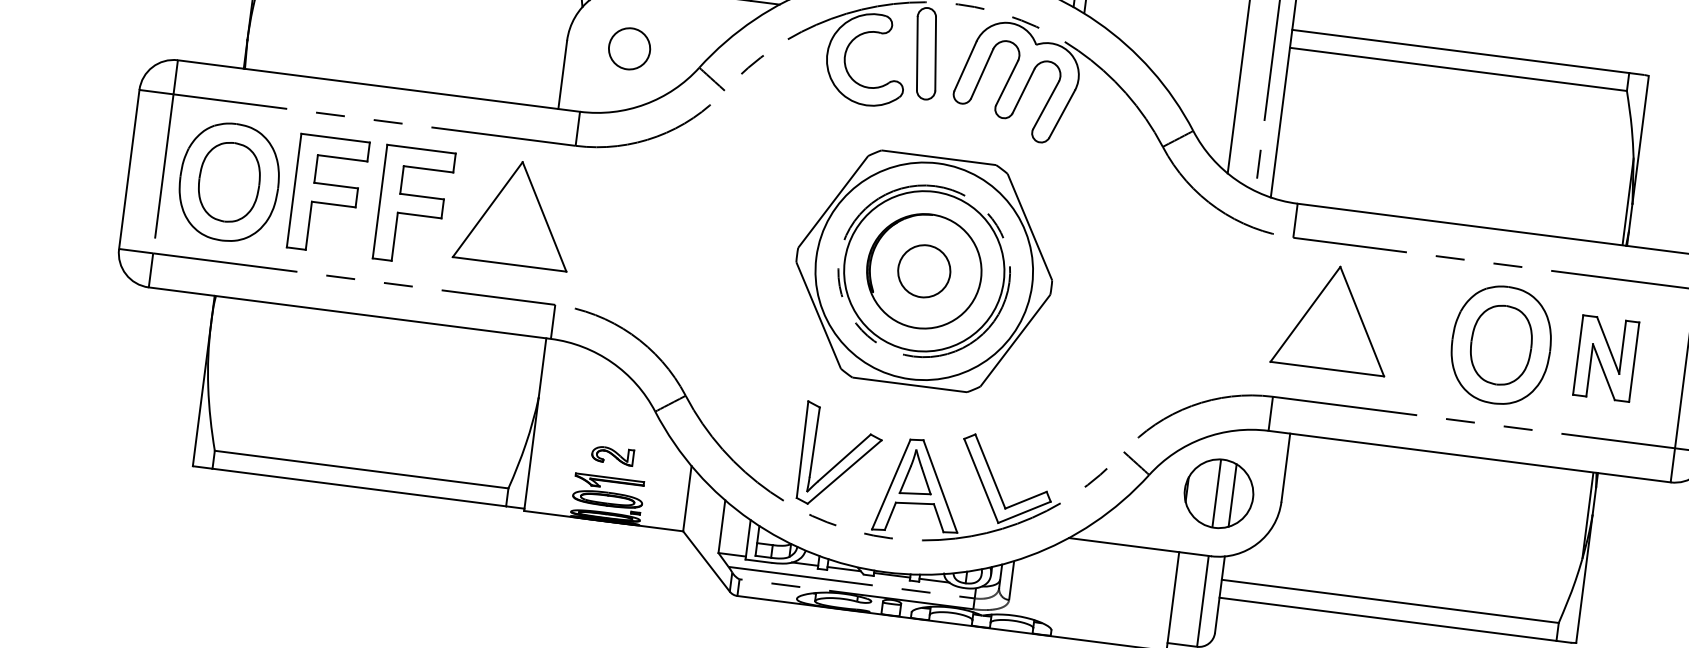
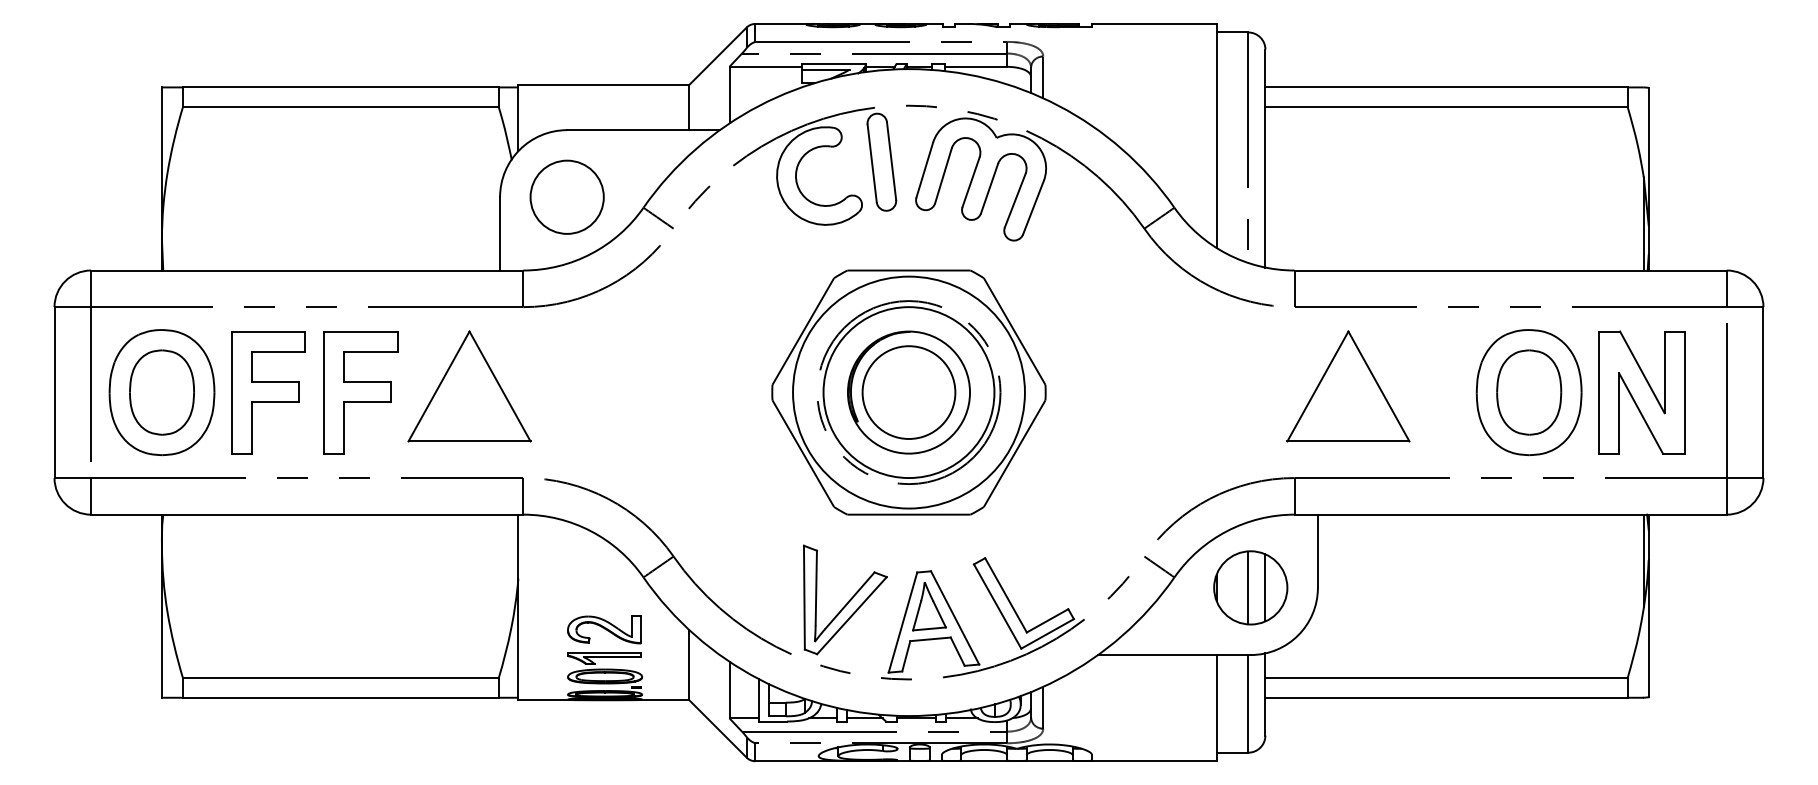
circle: (629, 48) -> (566, 196), size x1.67
circle: (923, 271) -> (908, 392), size x1.67
part: (1605, 358) -> (1641, 392), size x1.43
part: (612, 455) -> (604, 629), size x1.67

